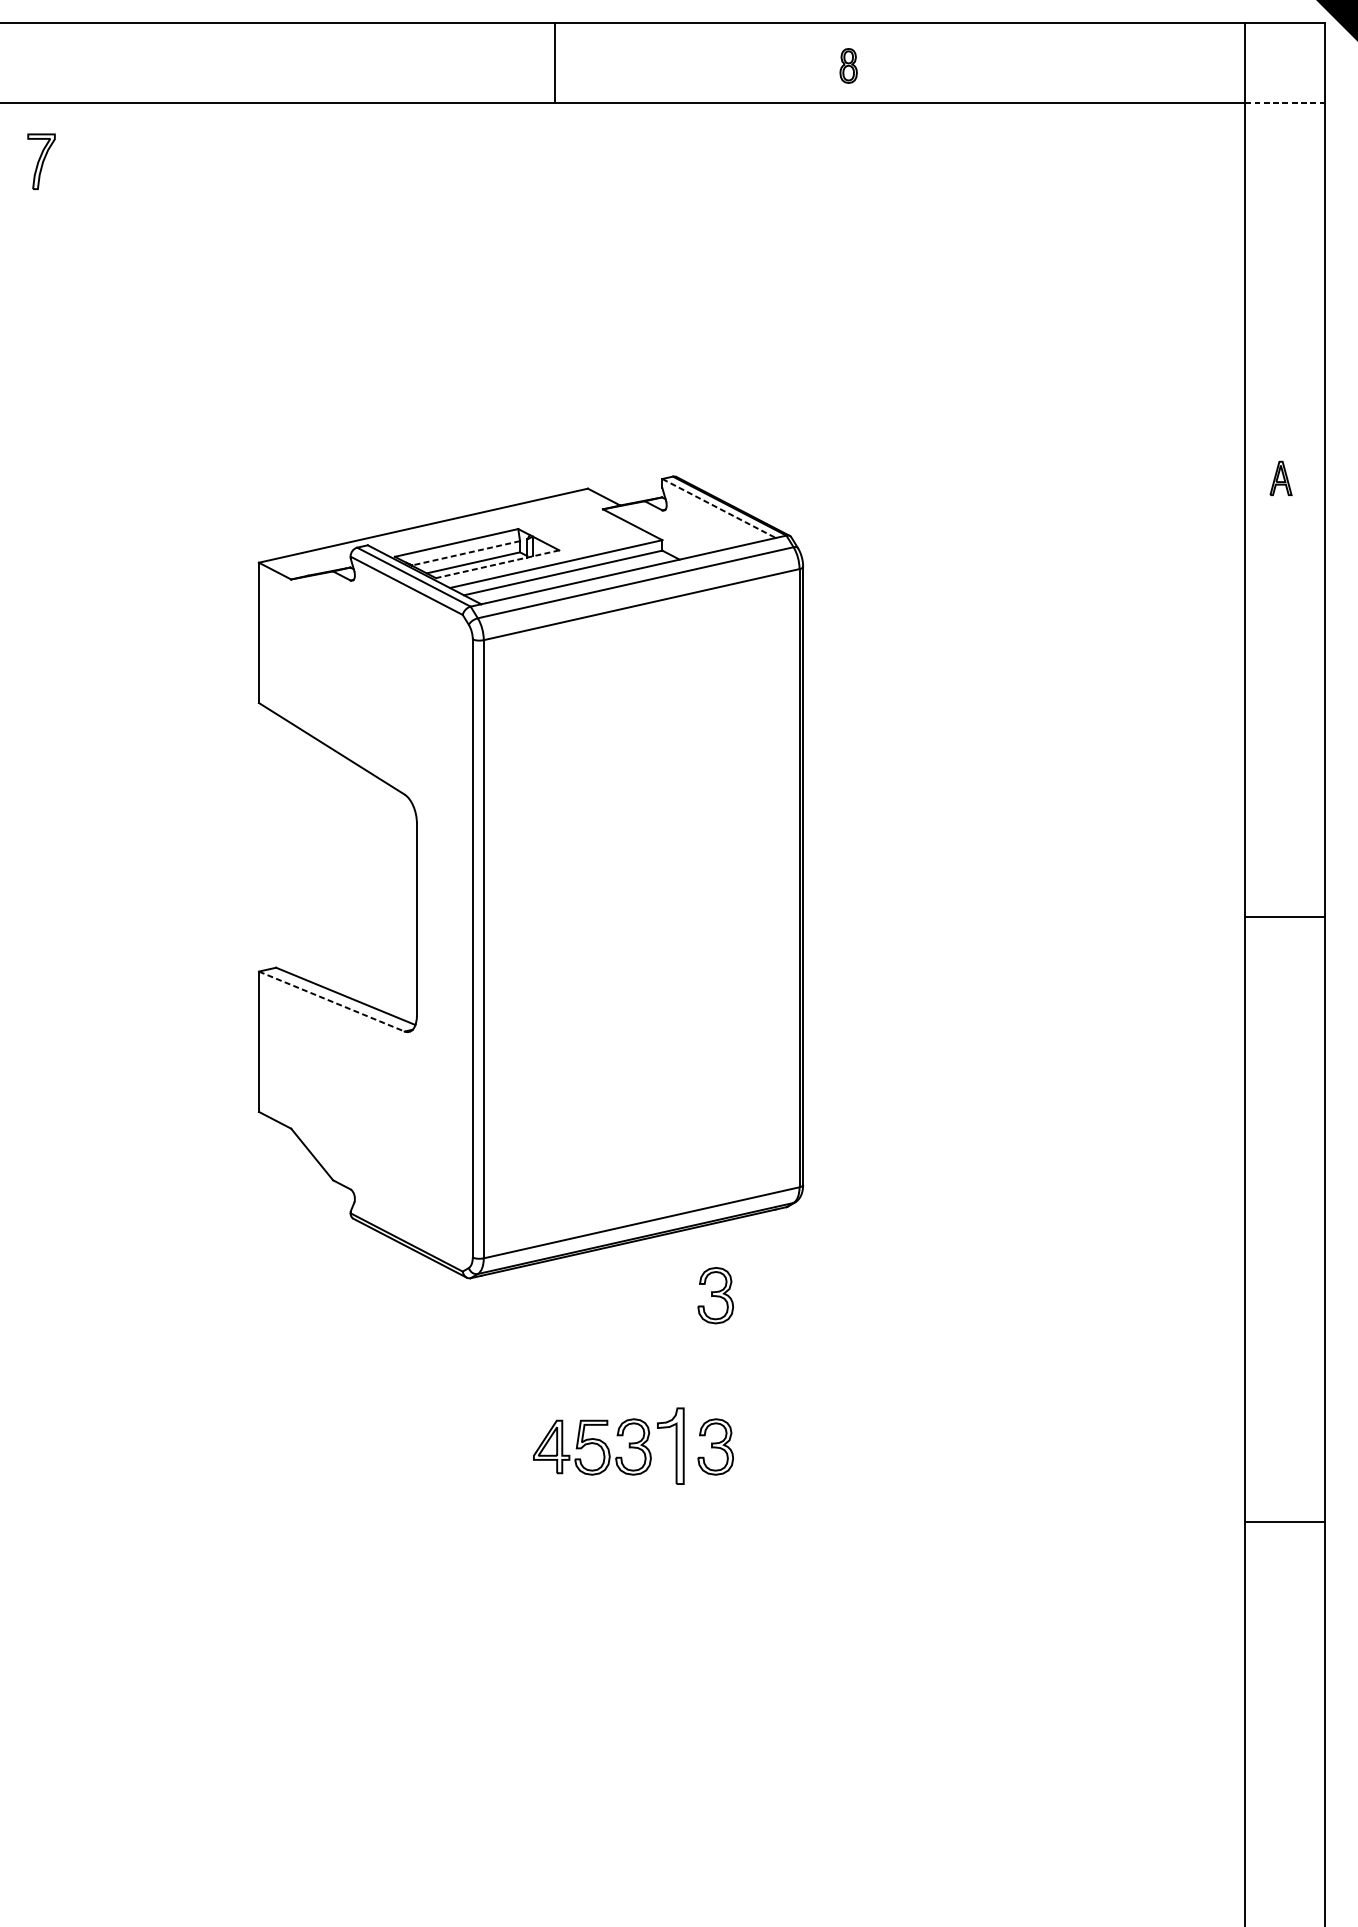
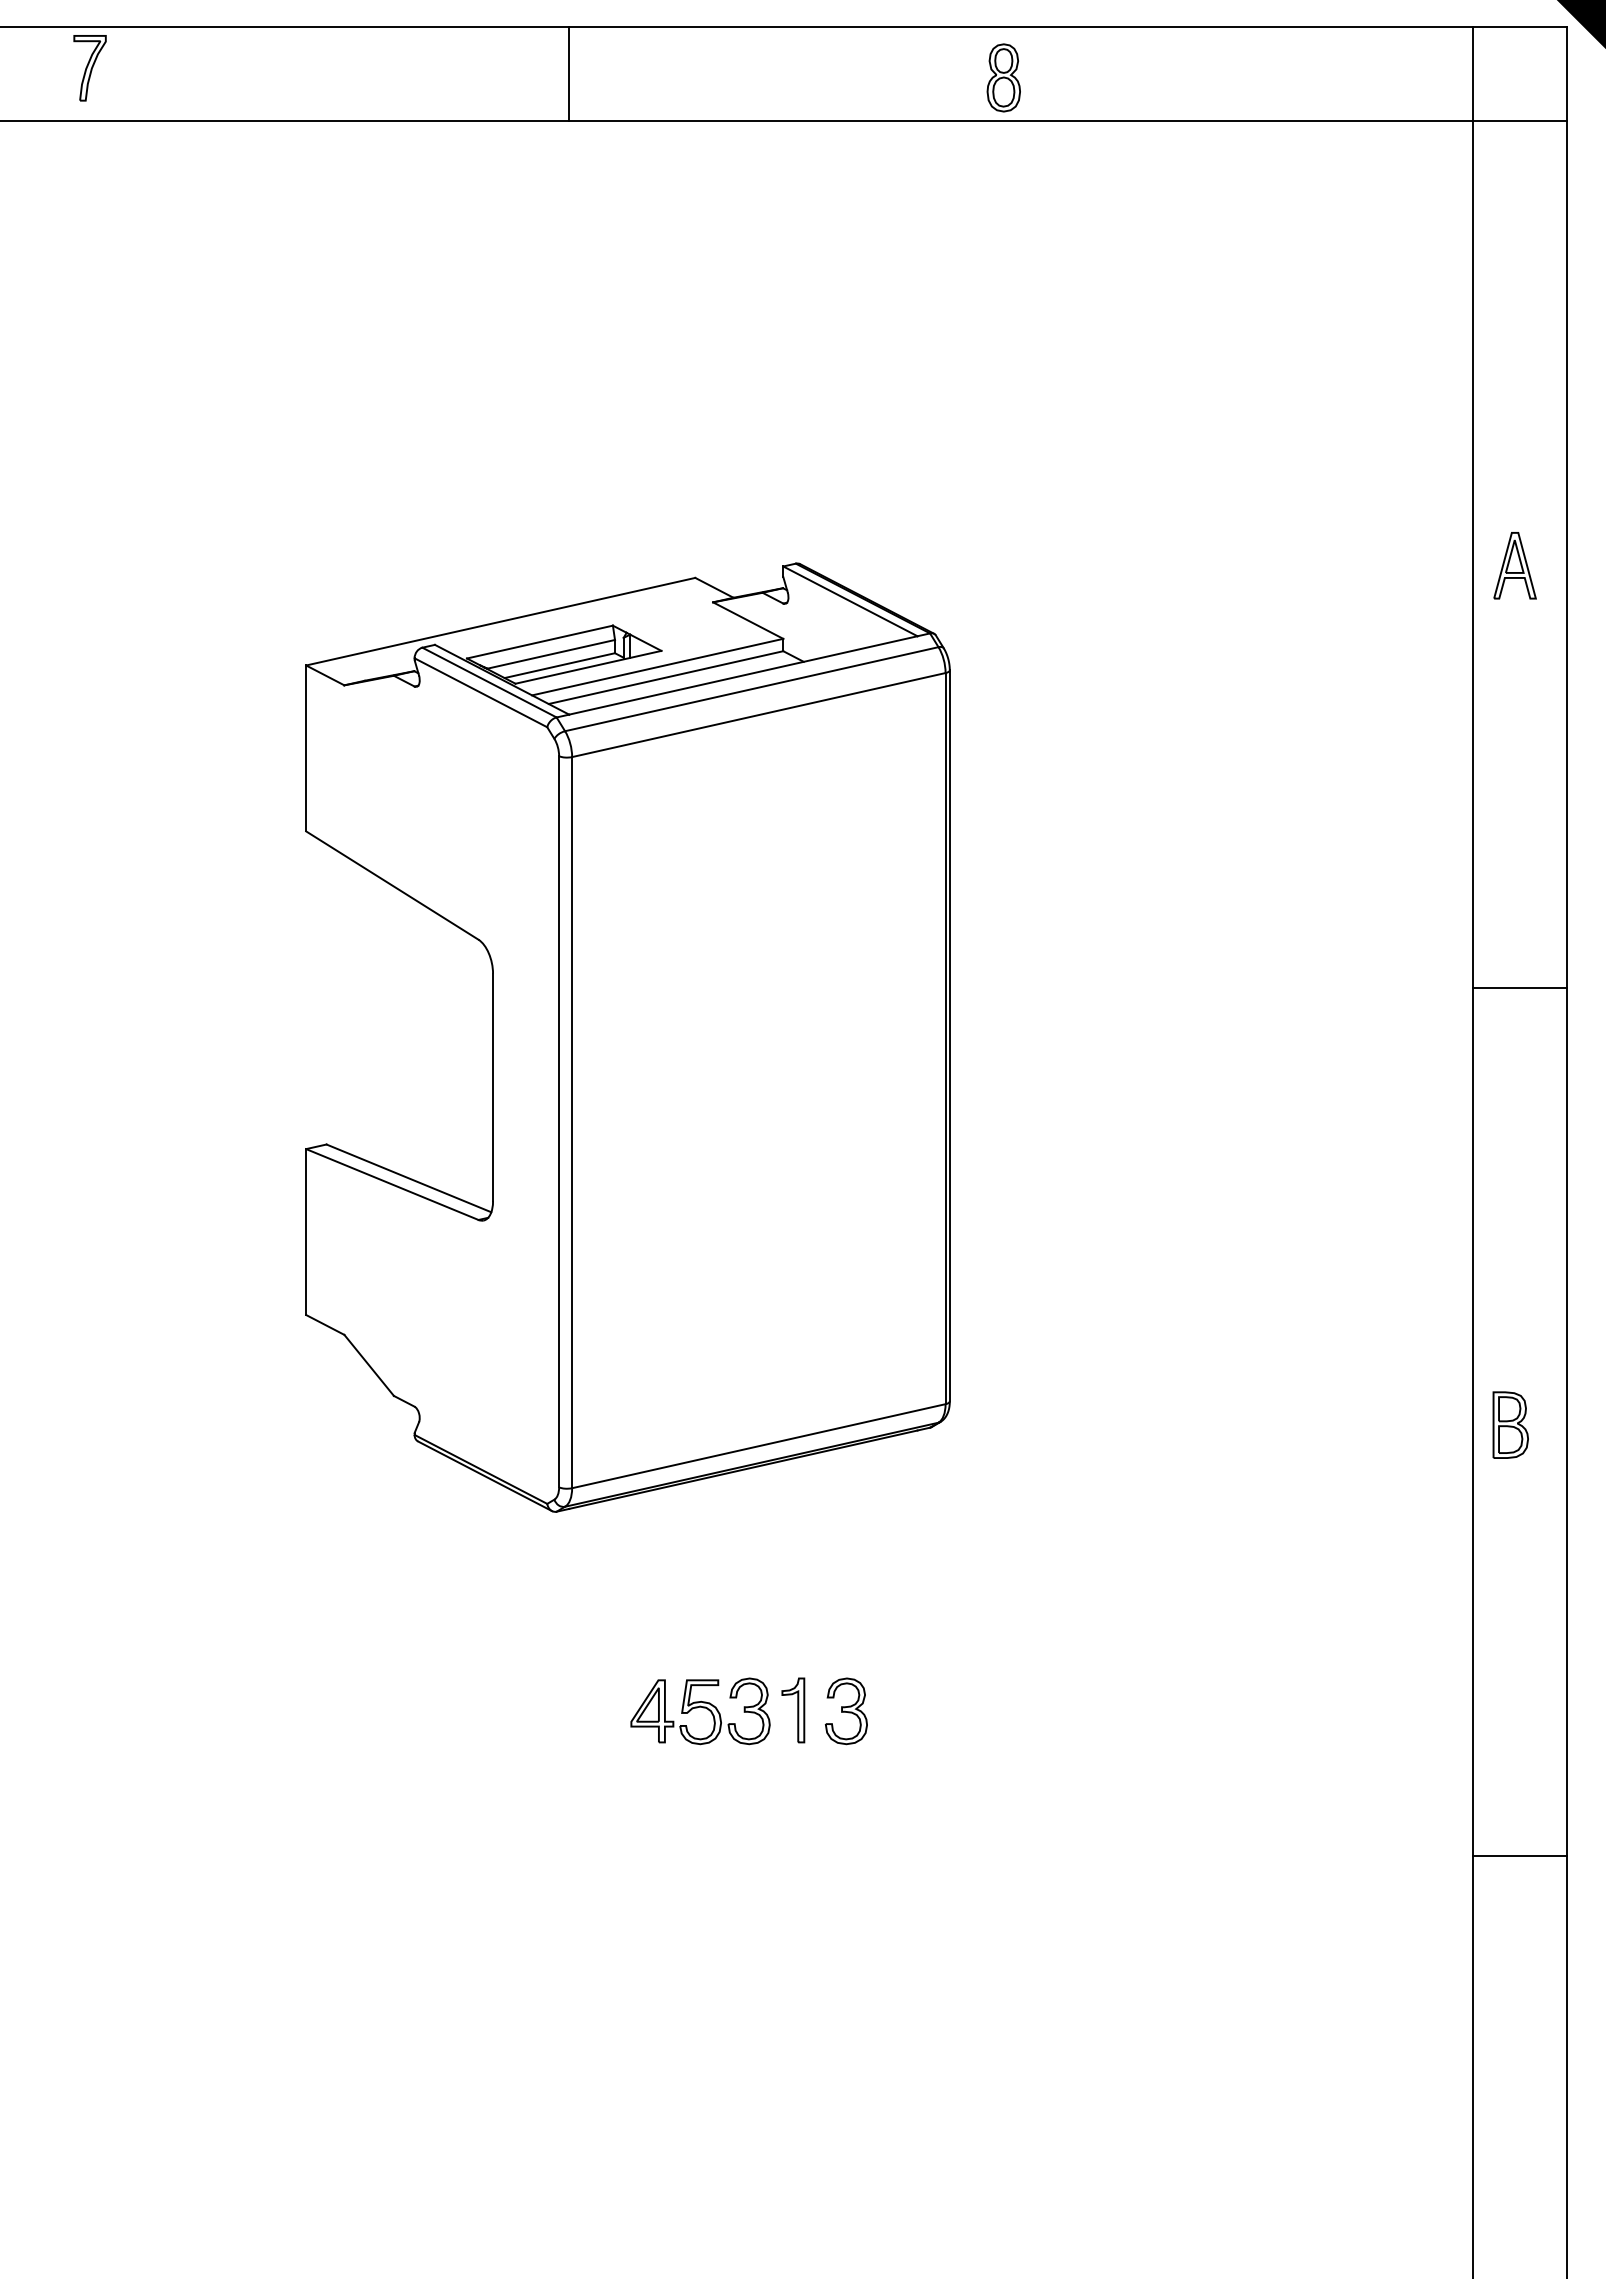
line: (554, 63) -> (568, 74), moved
part: (848, 65) -> (1003, 77), size x1.67
line: (1284, 102) -> (1519, 121), dashed -> solid
part: (41, 161) -> (89, 68), moved
part: (1280, 478) -> (1514, 565), size x1.67
line: (719, 508) -> (850, 601), dashed -> solid
line: (465, 553) -> (550, 654), dashed -> solid
line: (497, 564) -> (588, 667), dashed -> solid
line: (1284, 916) -> (1519, 988), moved
line: (331, 1001) -> (392, 1184), dashed -> solid
part: (1277, 1204) -> (1510, 1424), added
part: (714, 1295) -> (845, 1532), removed
part: (670, 1446) -> (793, 1710), size x0.71
line: (1284, 1522) -> (1519, 1855), moved

